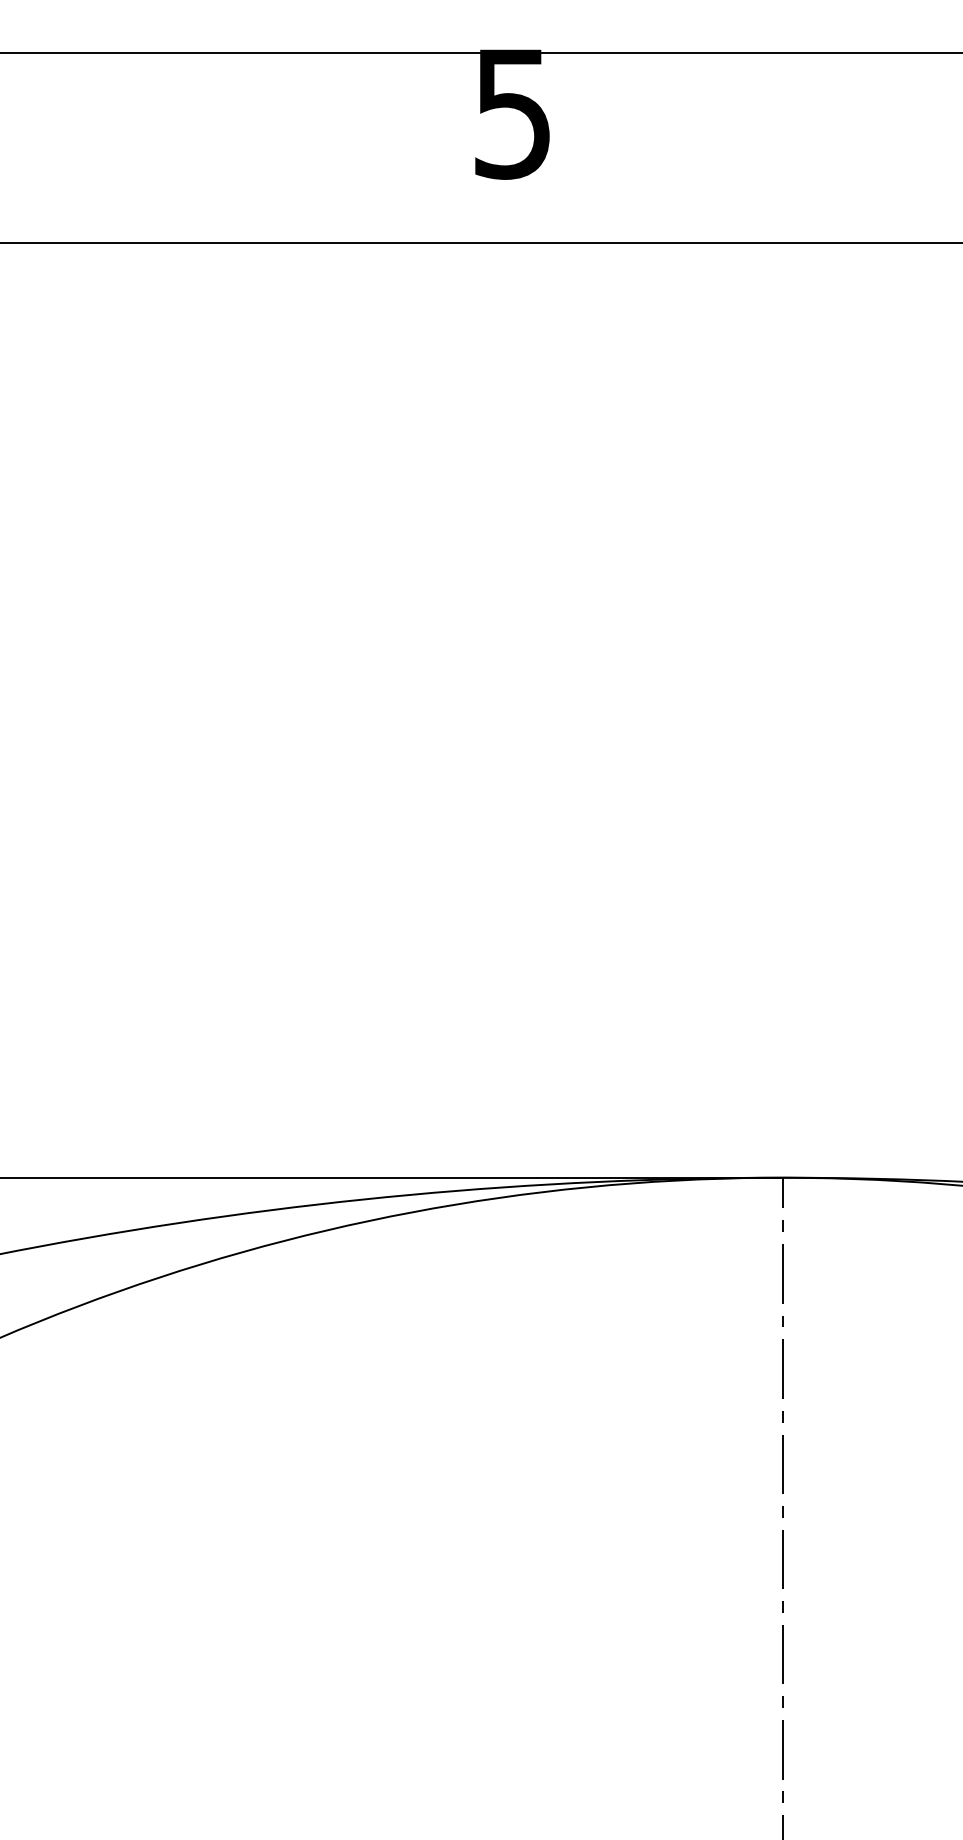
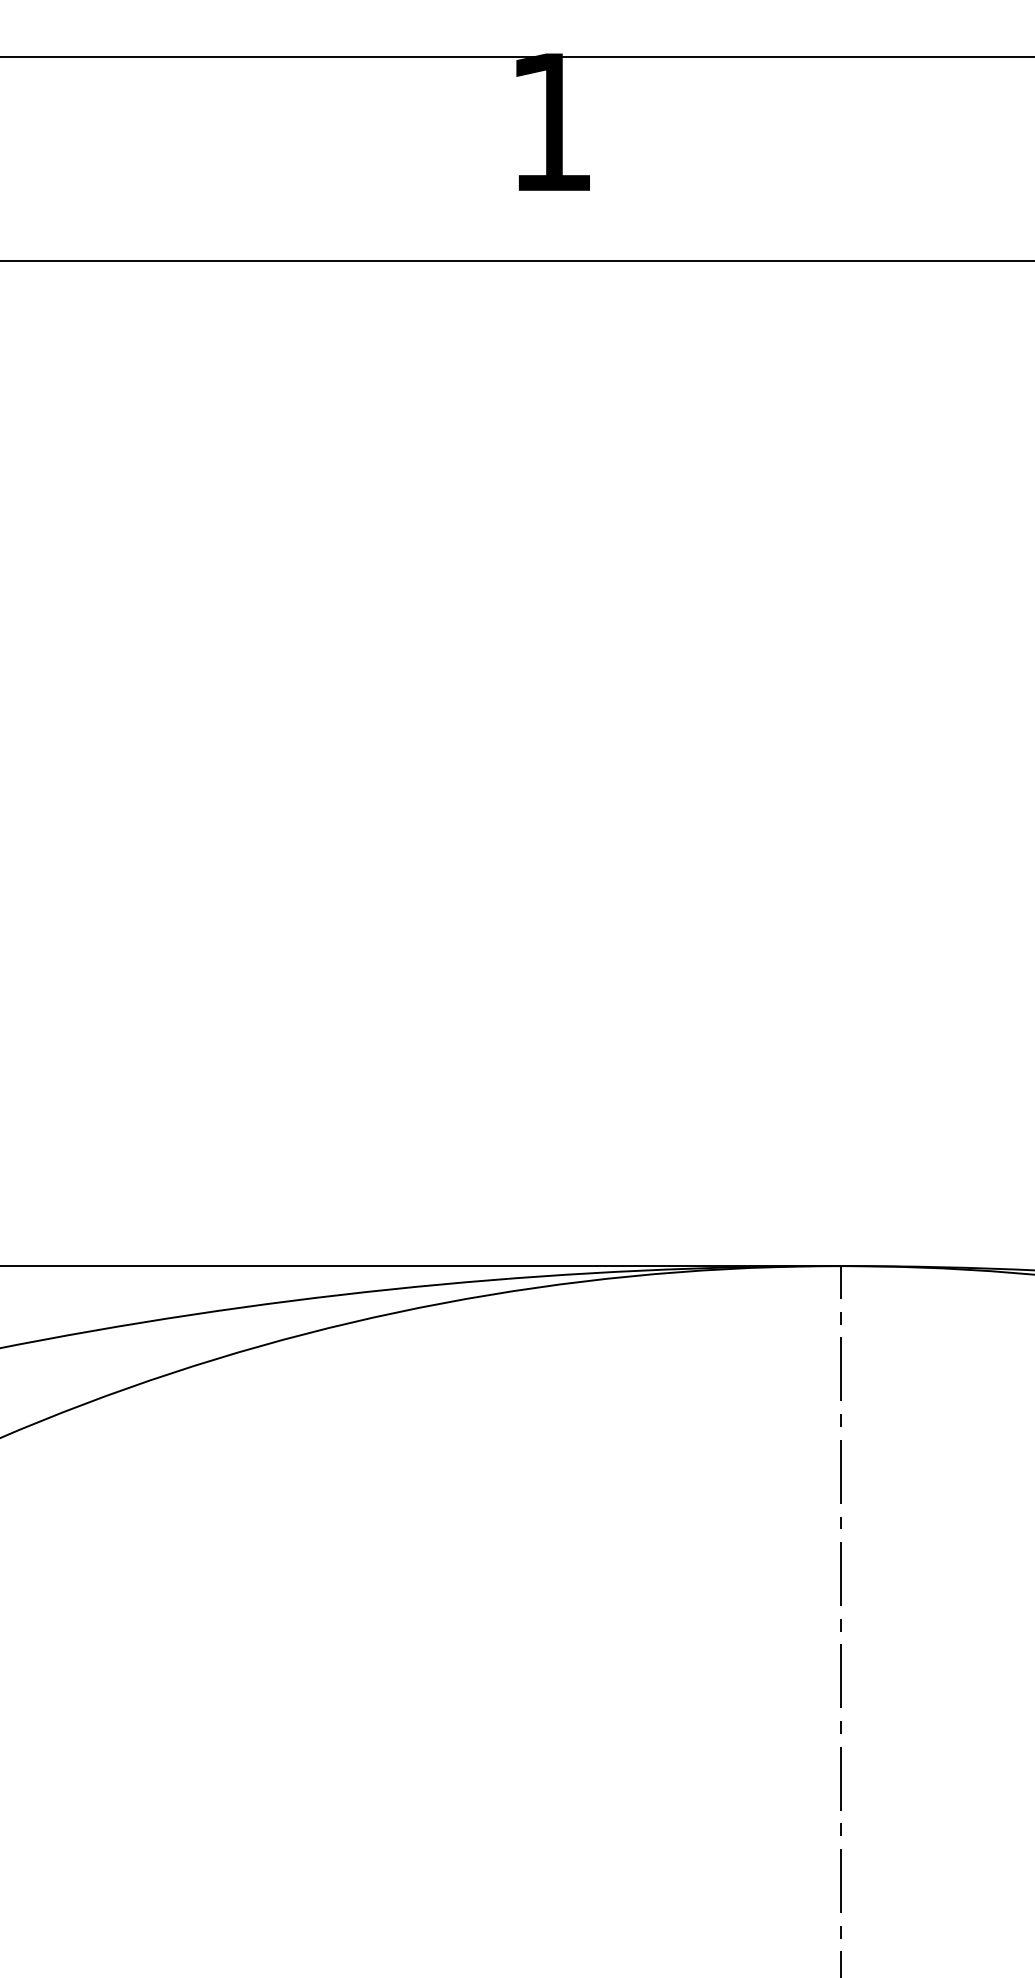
text: (512, 114) -> (550, 123), 5 -> 1

